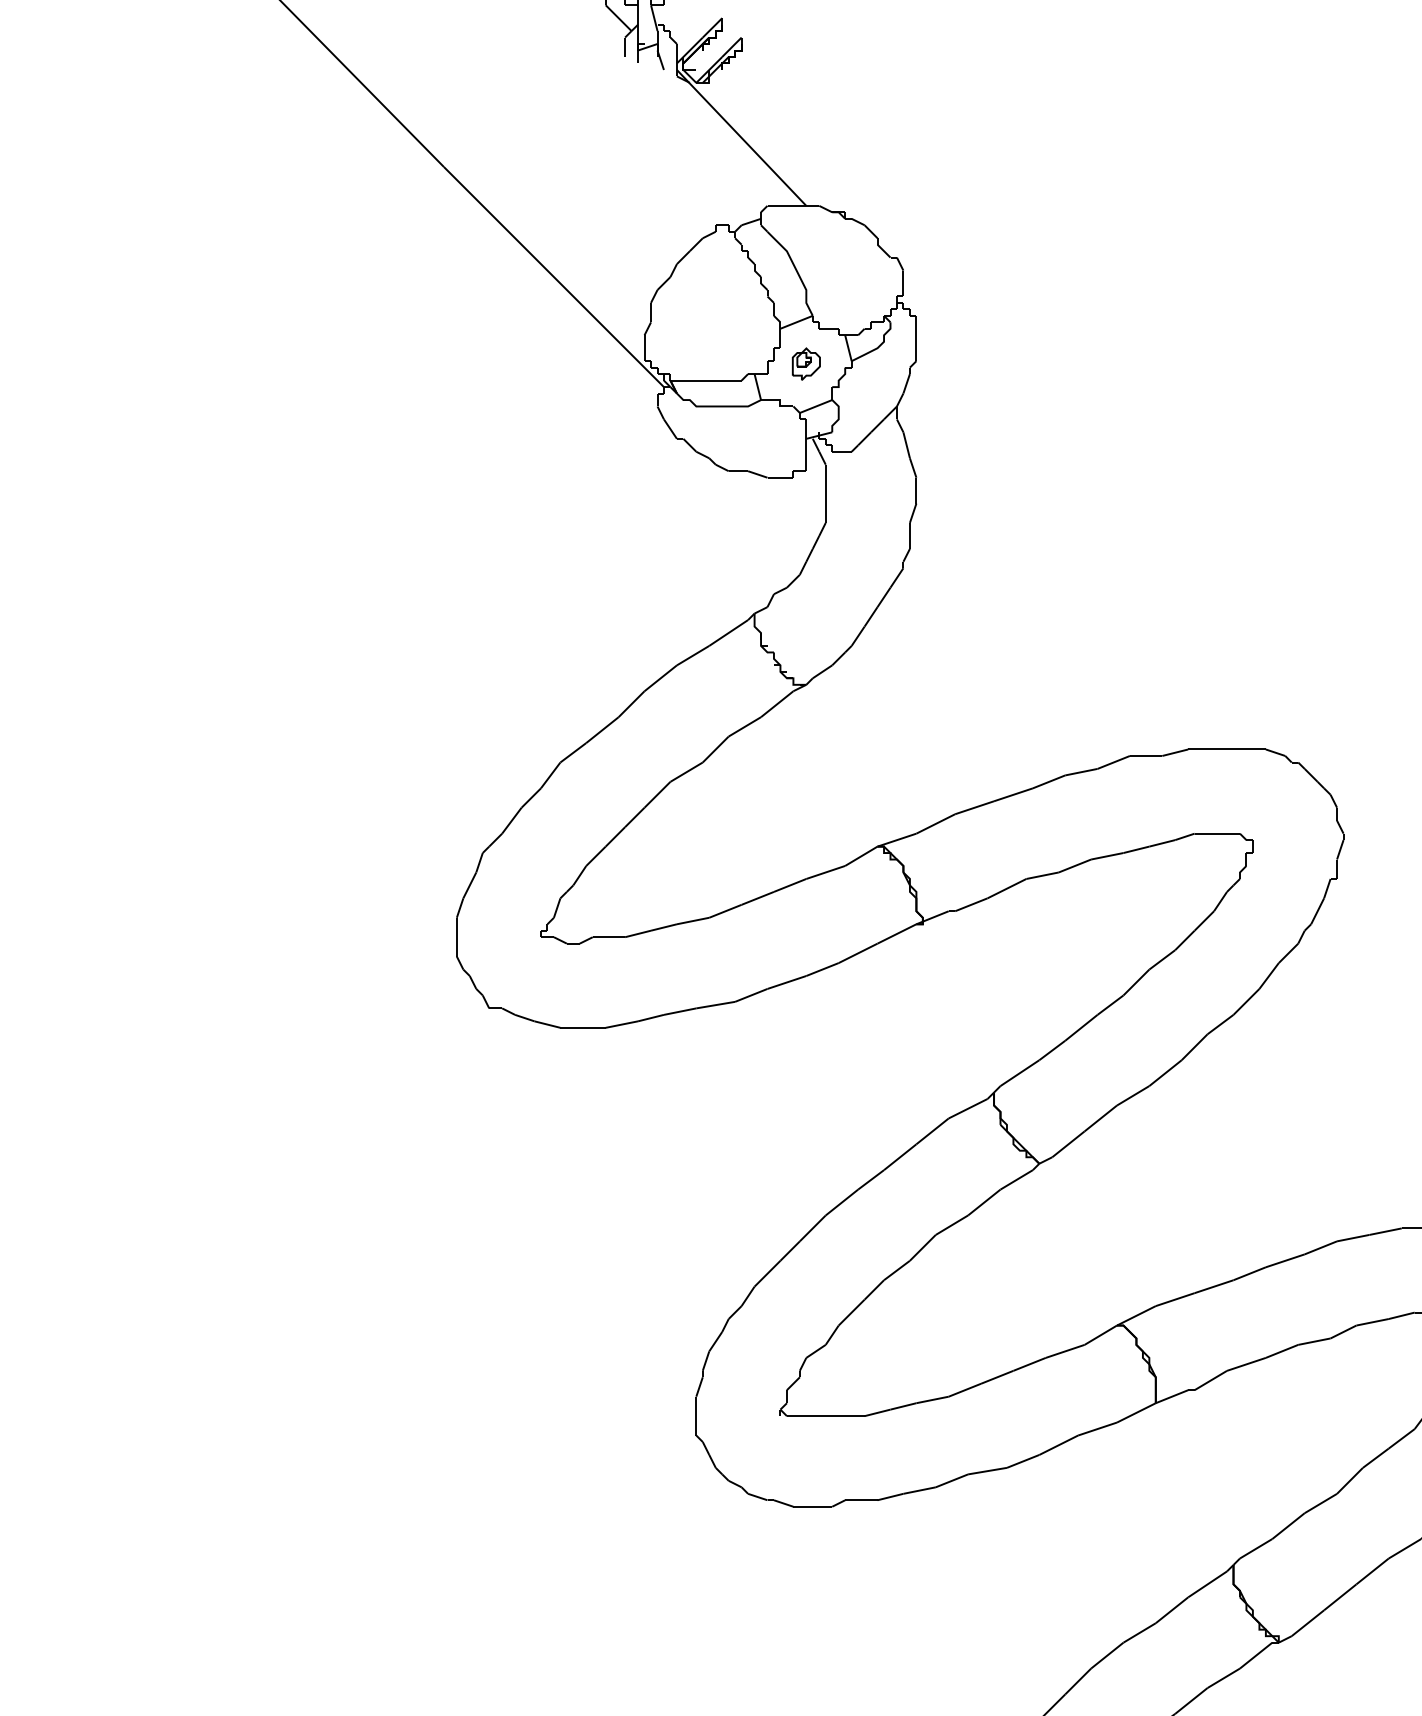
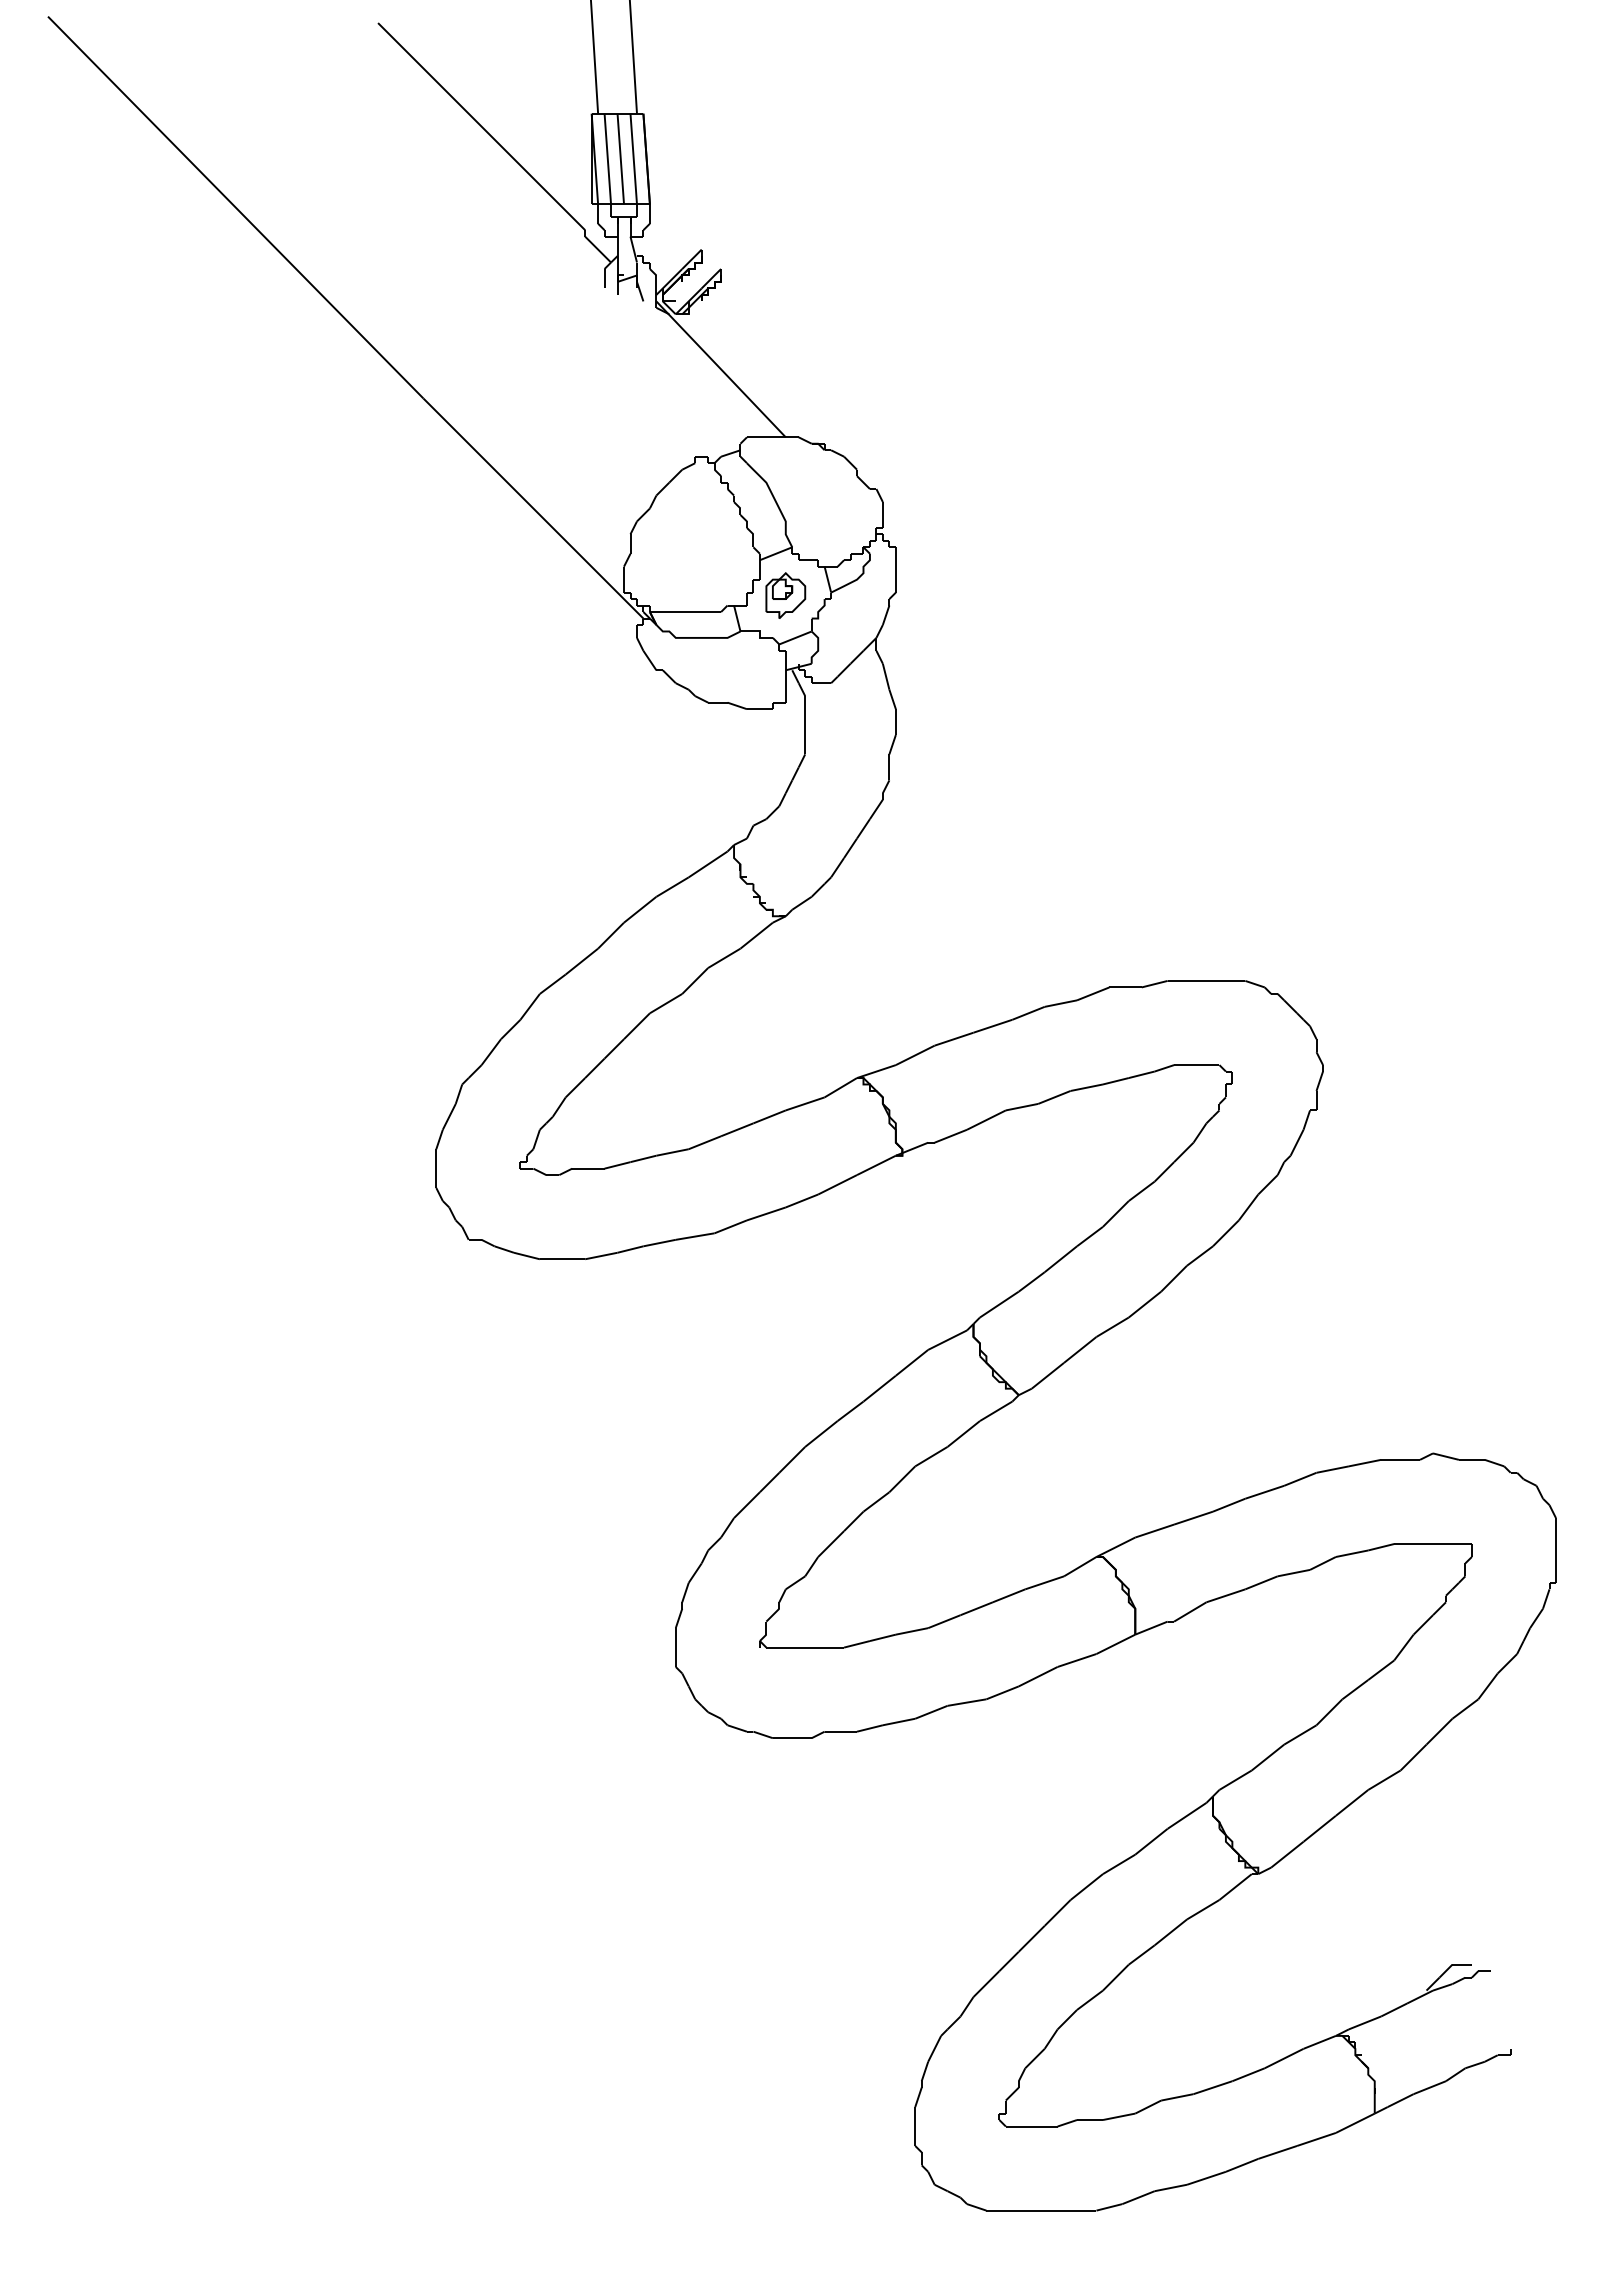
part: (806, 364) -> (785, 595), size x1.43

